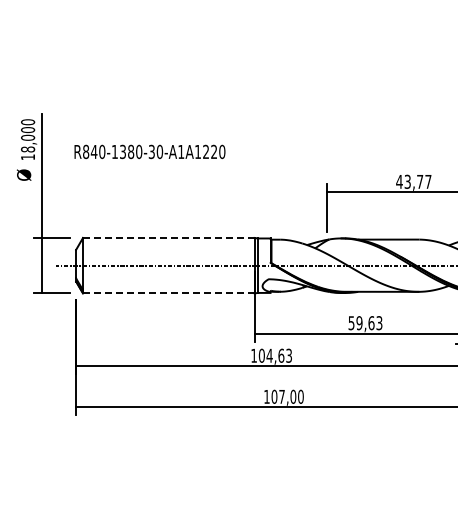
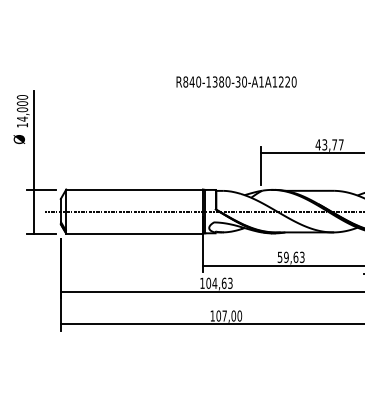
text: (28, 149) -> (22, 119), 18,000 -> 14,000
text: (149, 151) -> (236, 81), moved
line: (168, 237) -> (134, 189), dashed -> solid
line: (168, 293) -> (134, 233), dashed -> solid

